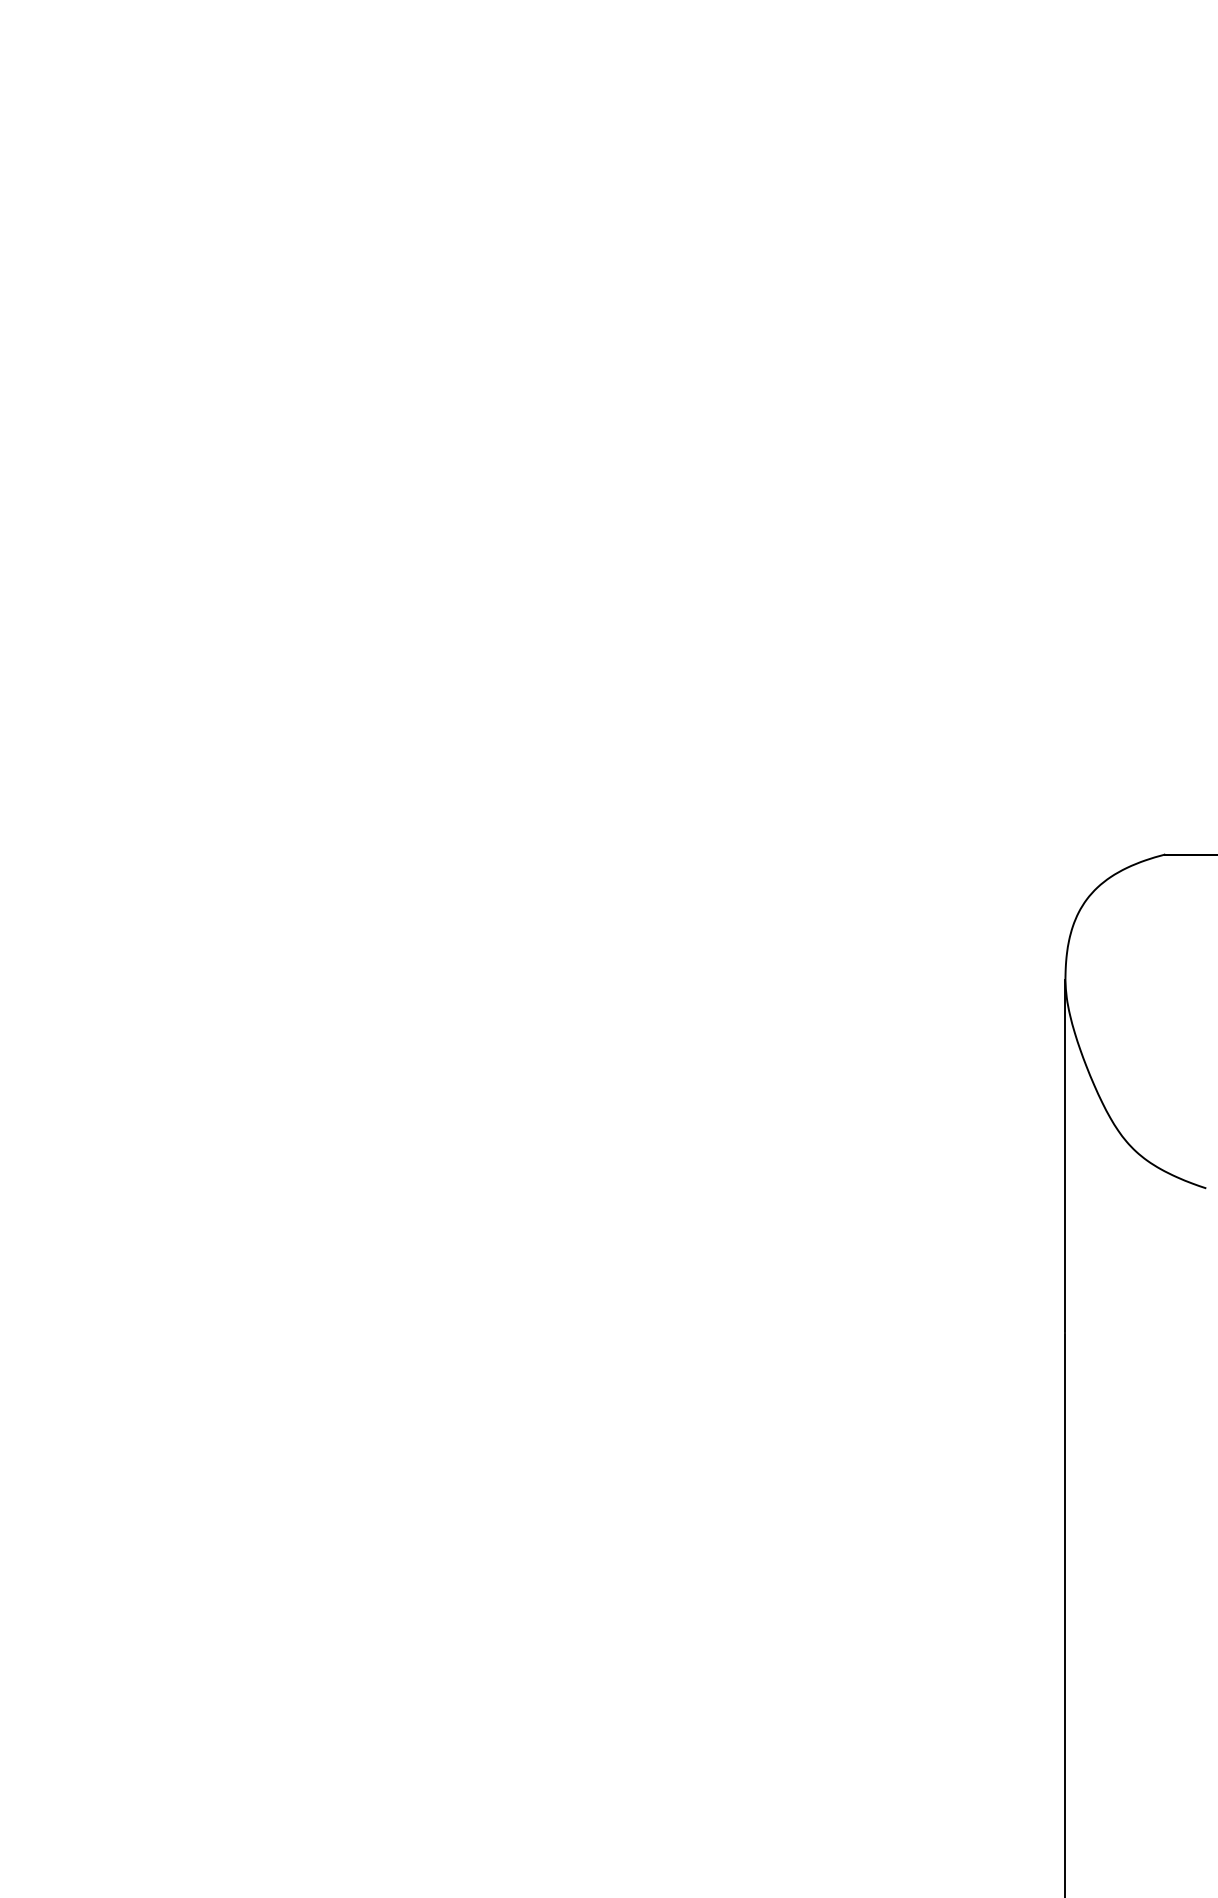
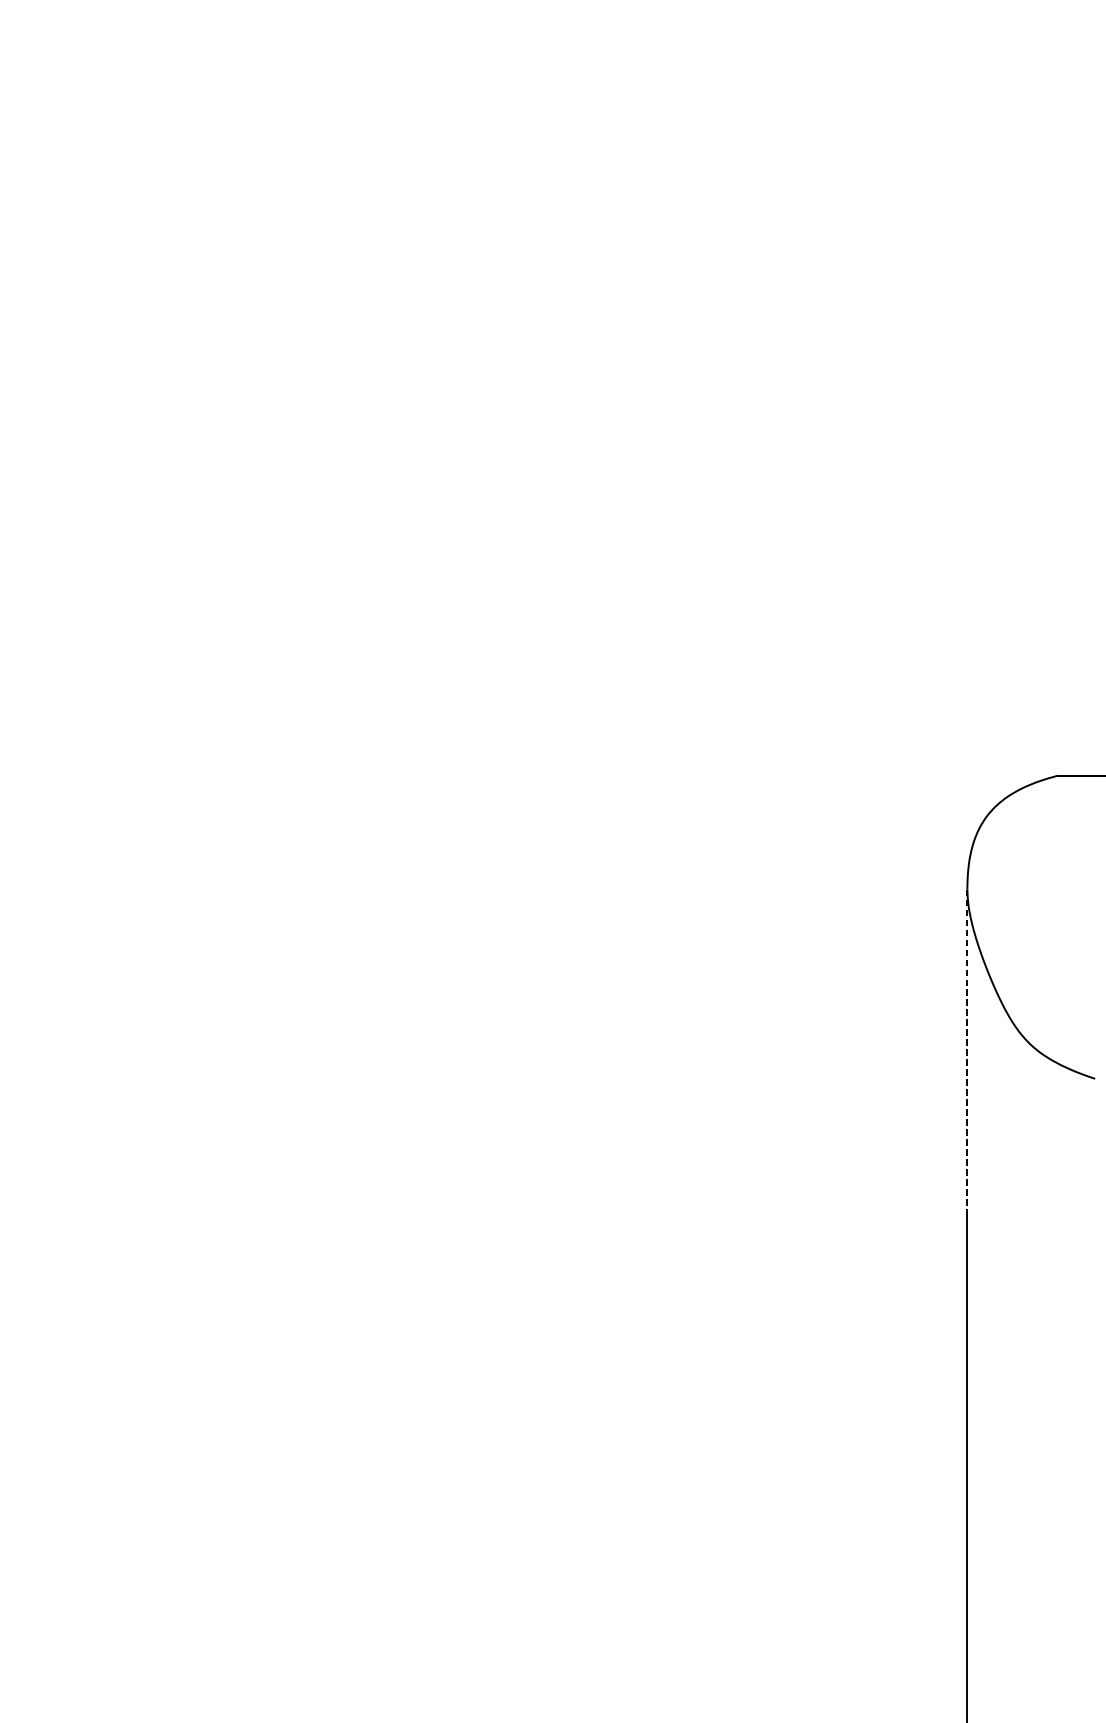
line: (1065, 1156) -> (967, 1049), solid -> dashed

